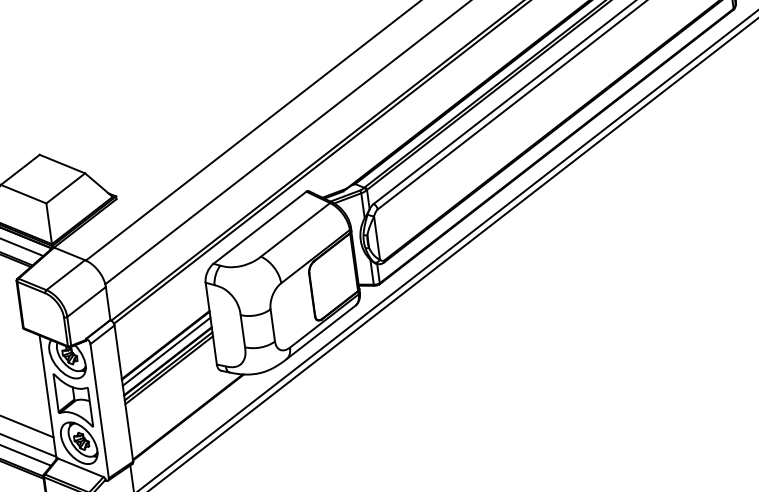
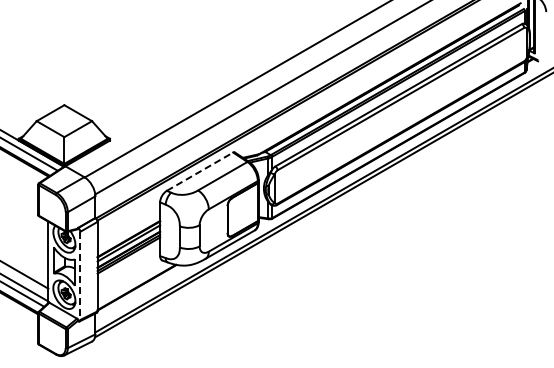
line: (260, 227) -> (200, 171), solid -> dashed
line: (99, 412) -> (80, 276), solid -> dashed

